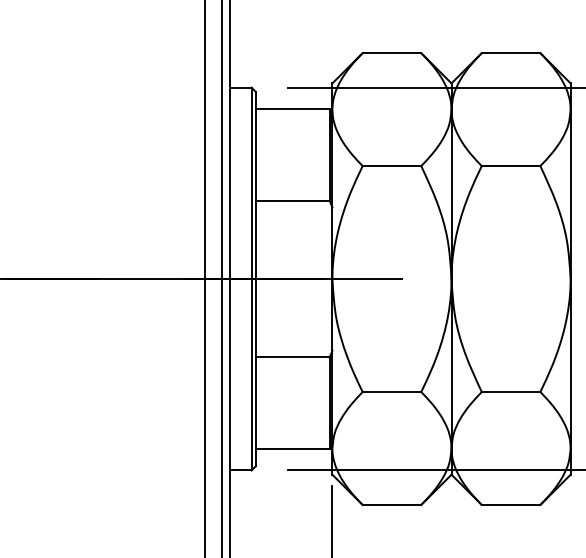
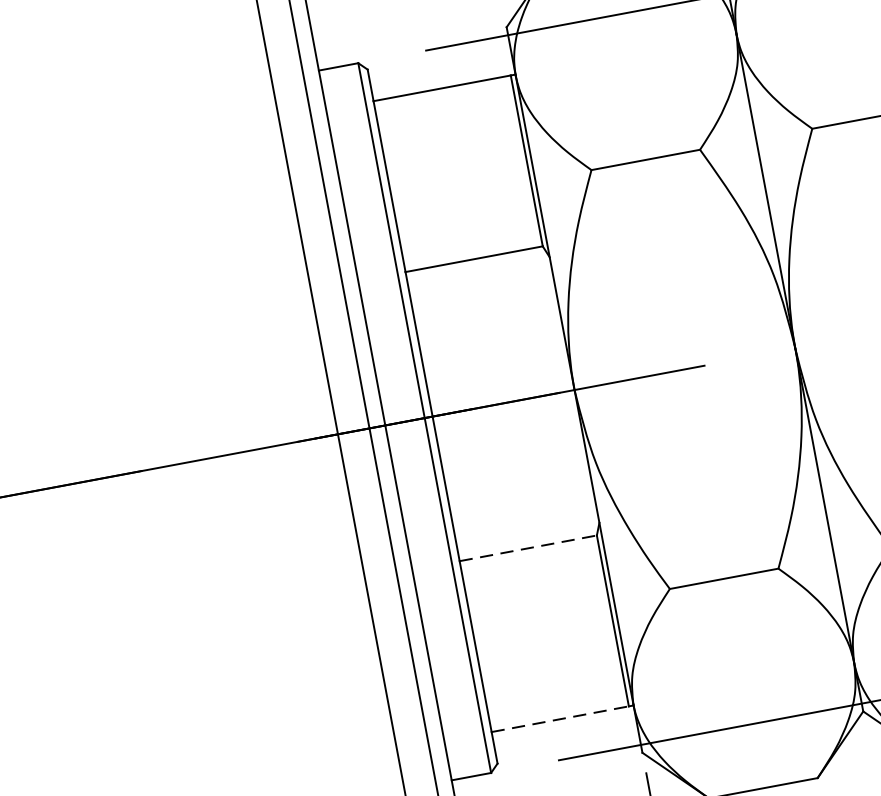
line: (293, 357) -> (529, 548), solid -> dashed
line: (293, 449) -> (561, 719), solid -> dashed

